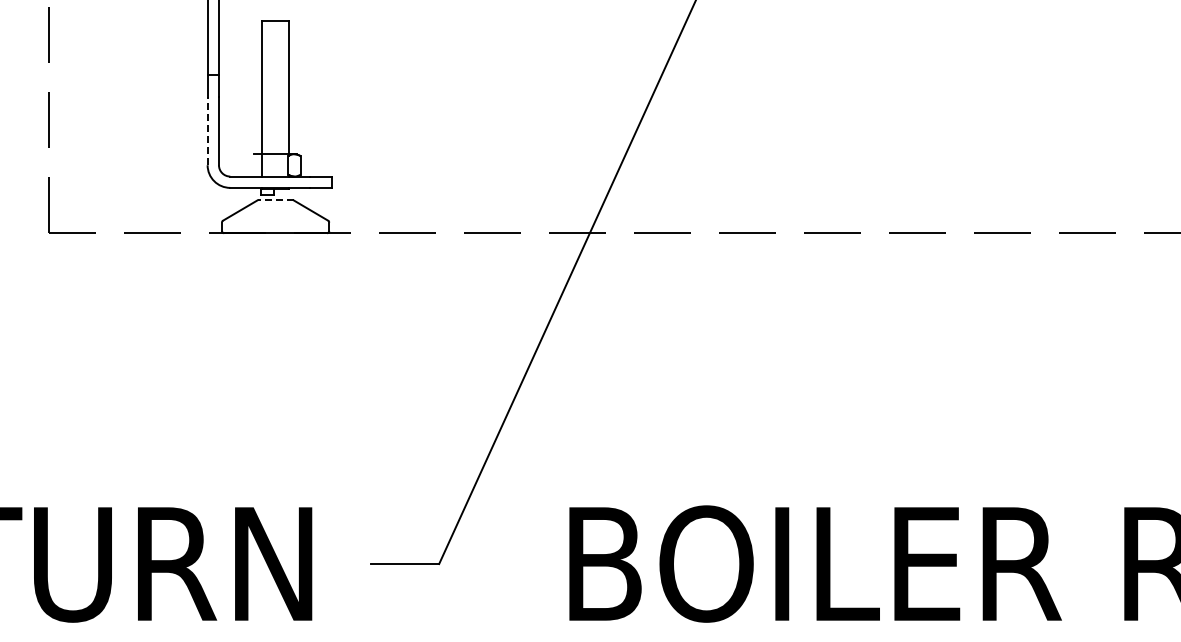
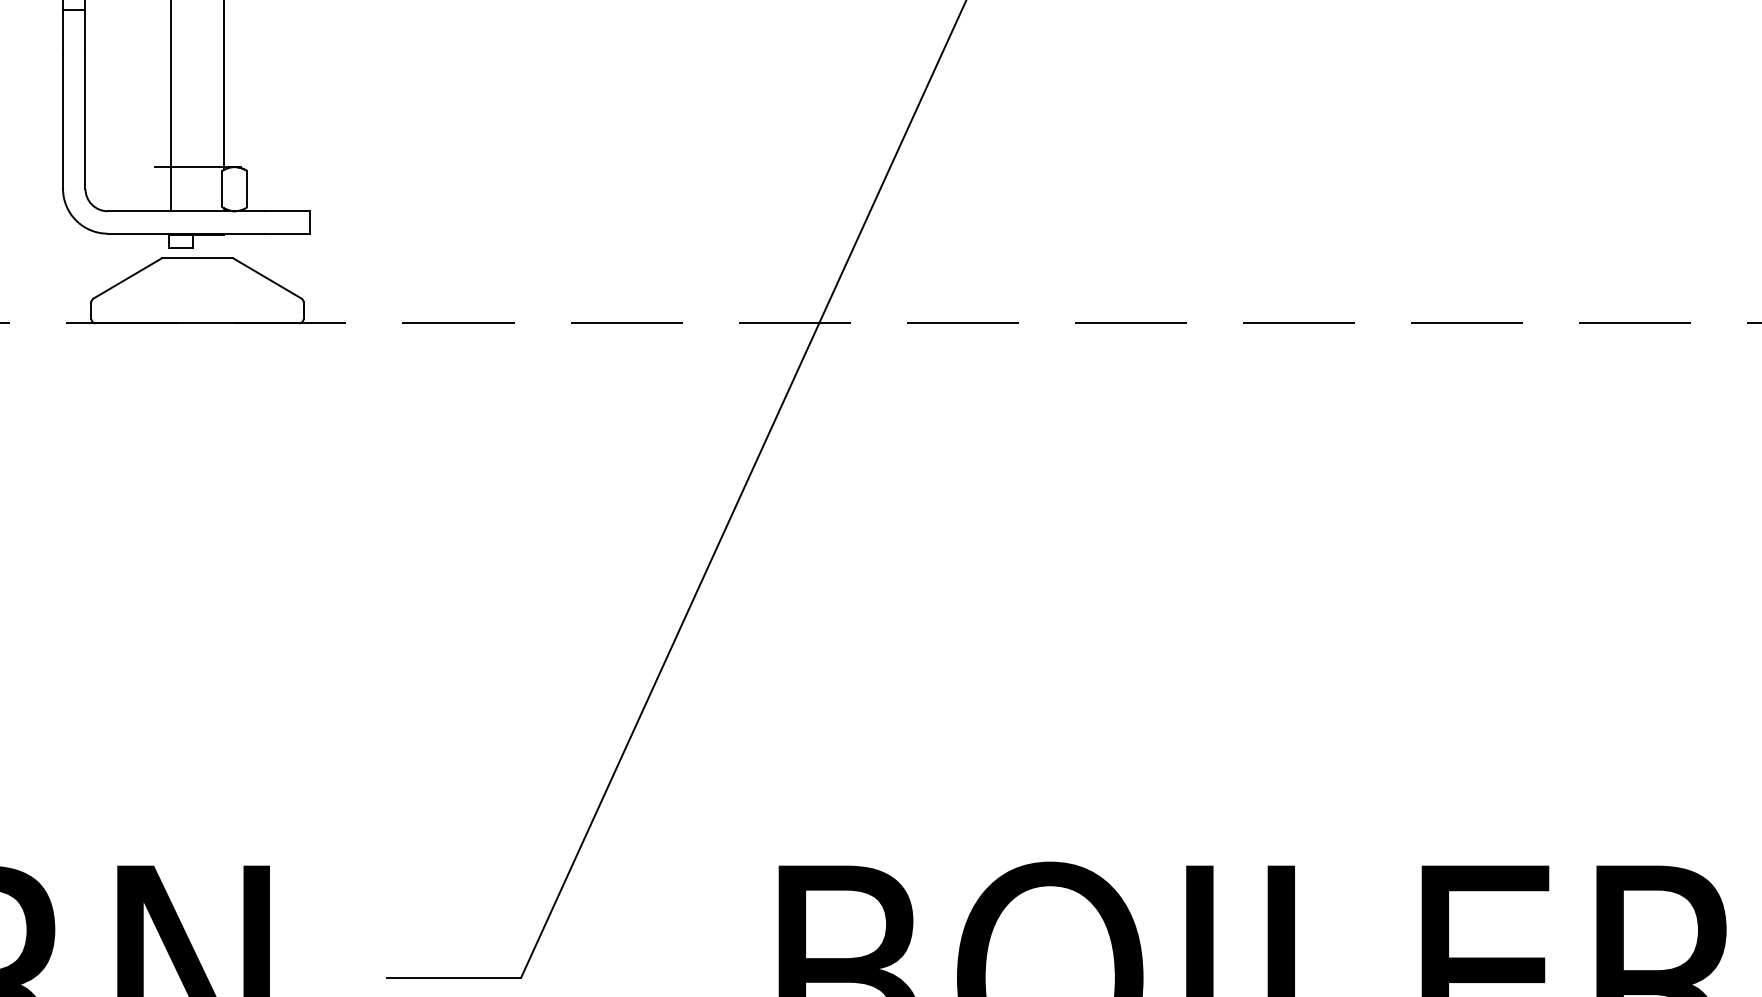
line: (207, 131) -> (62, 122), dashed -> solid
line: (275, 200) -> (197, 258), dashed -> solid

